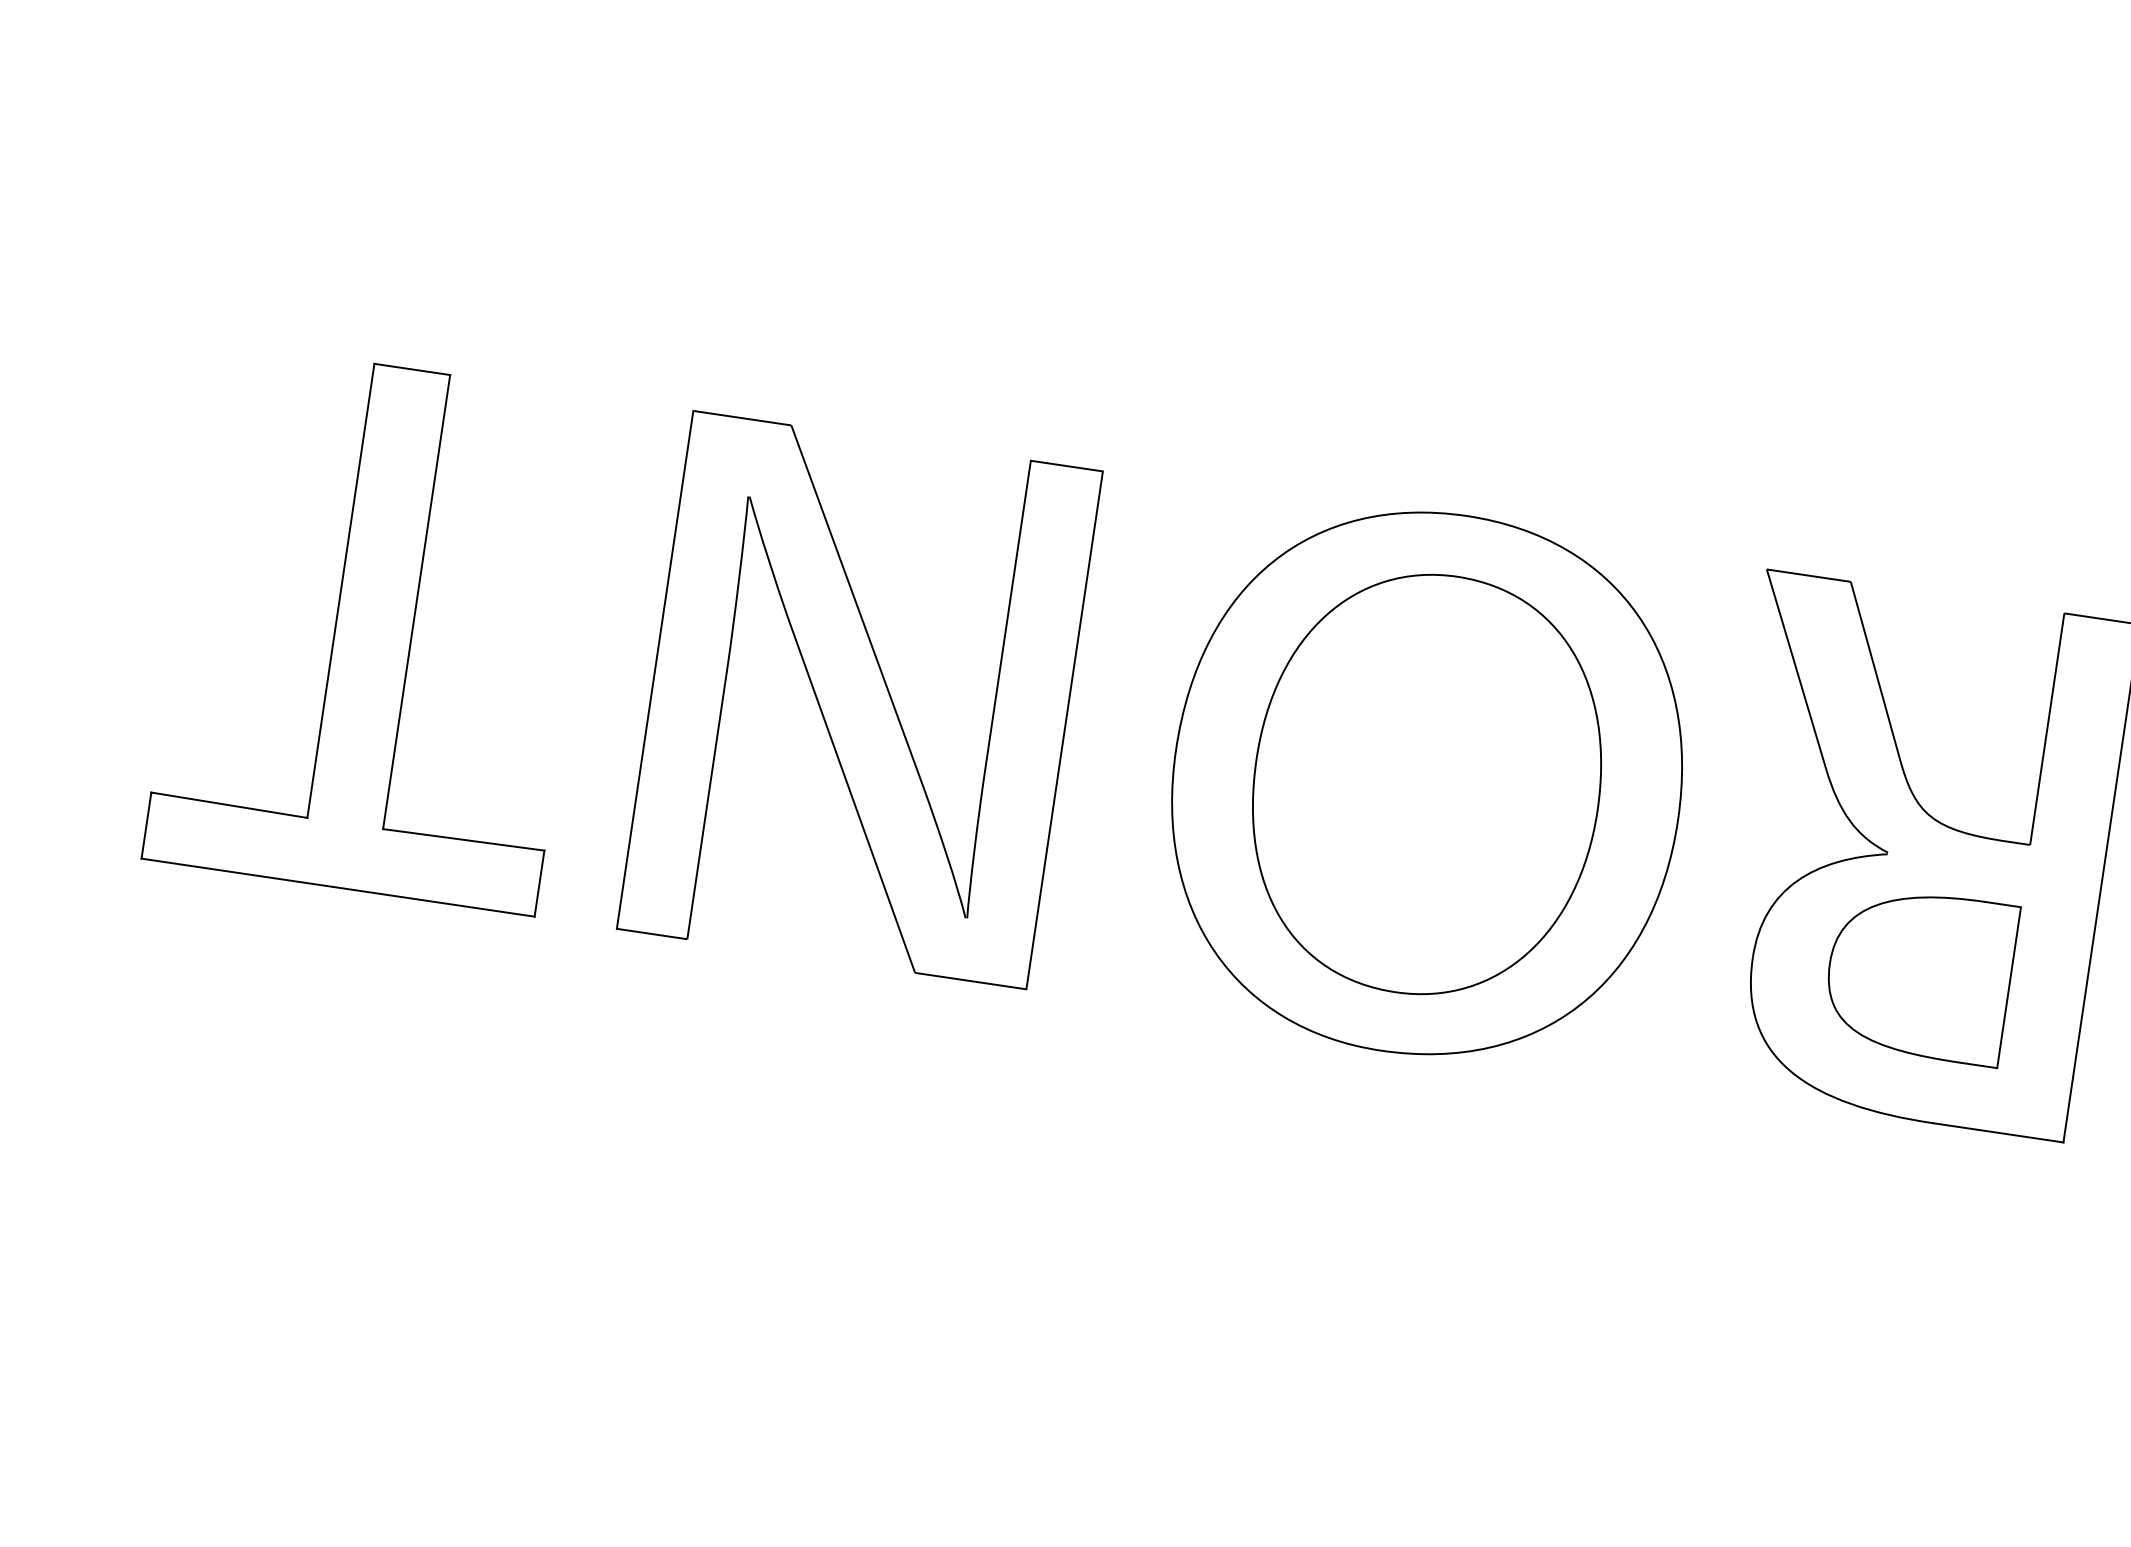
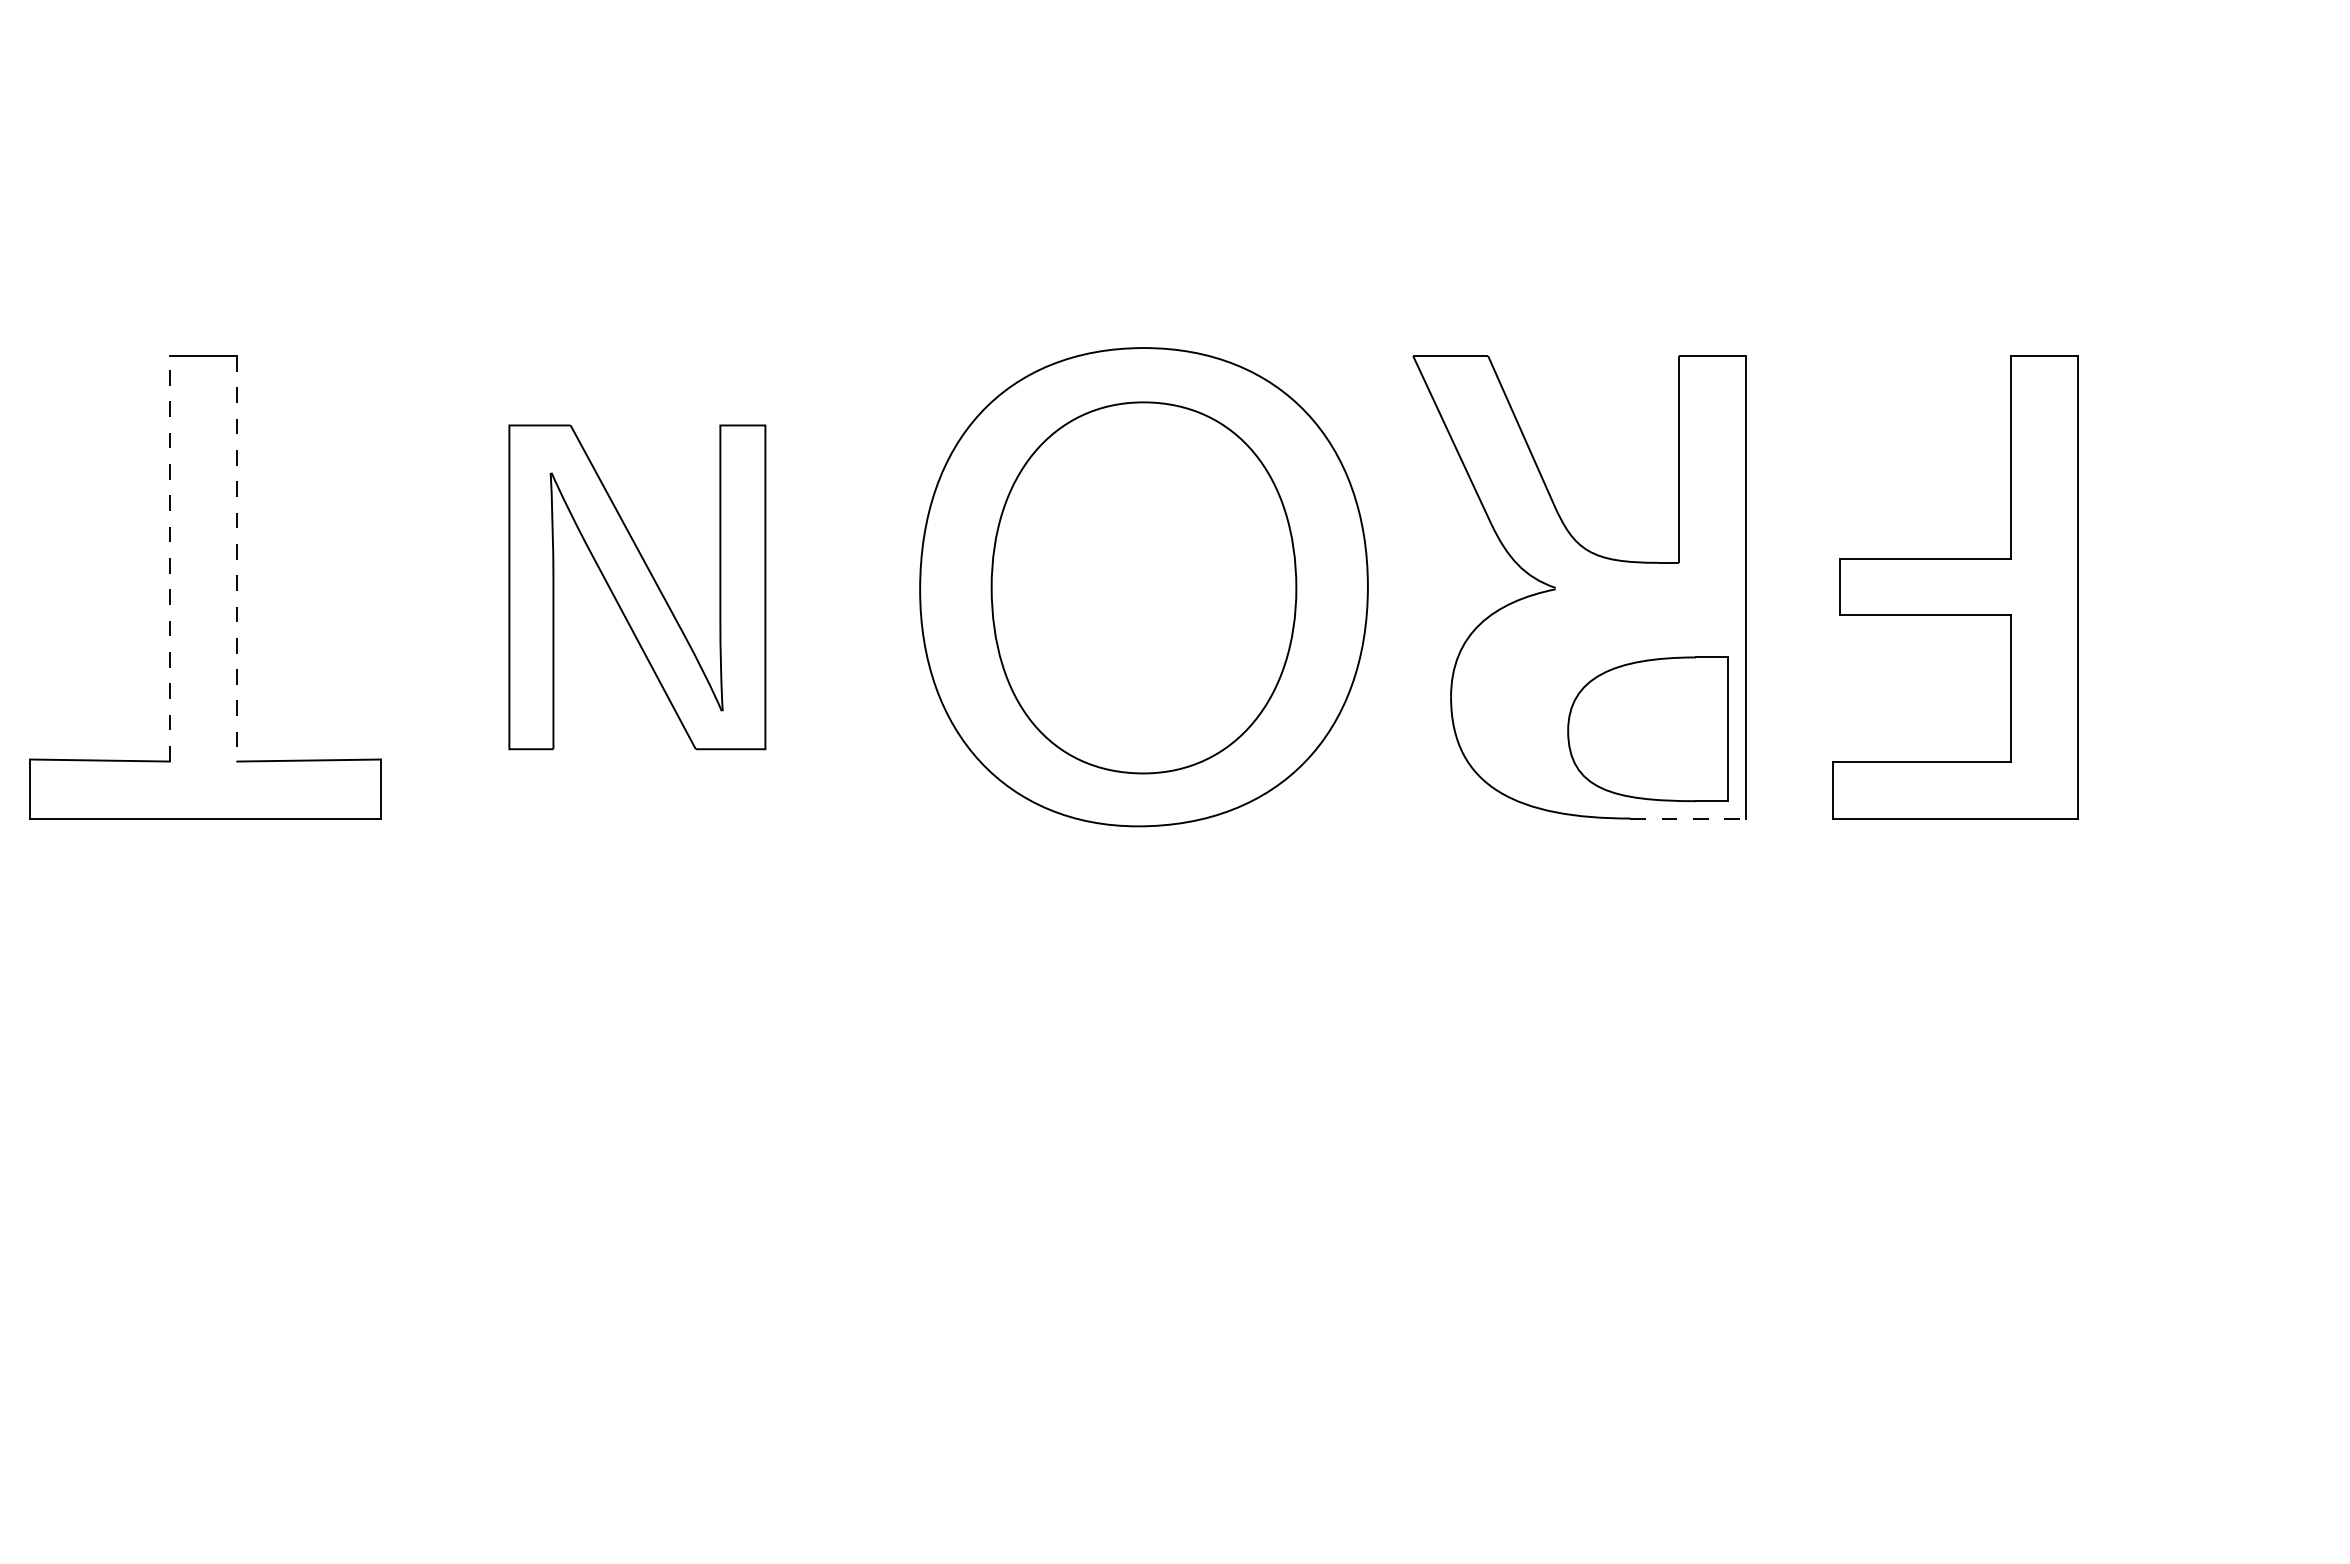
line: (340, 590) -> (169, 558), solid -> dashed
line: (416, 601) -> (237, 558), solid -> dashed
part: (860, 700) -> (637, 587), size x0.7
part: (1919, 974) -> (1647, 729), moved
line: (1998, 1132) -> (1688, 818), solid -> dashed

